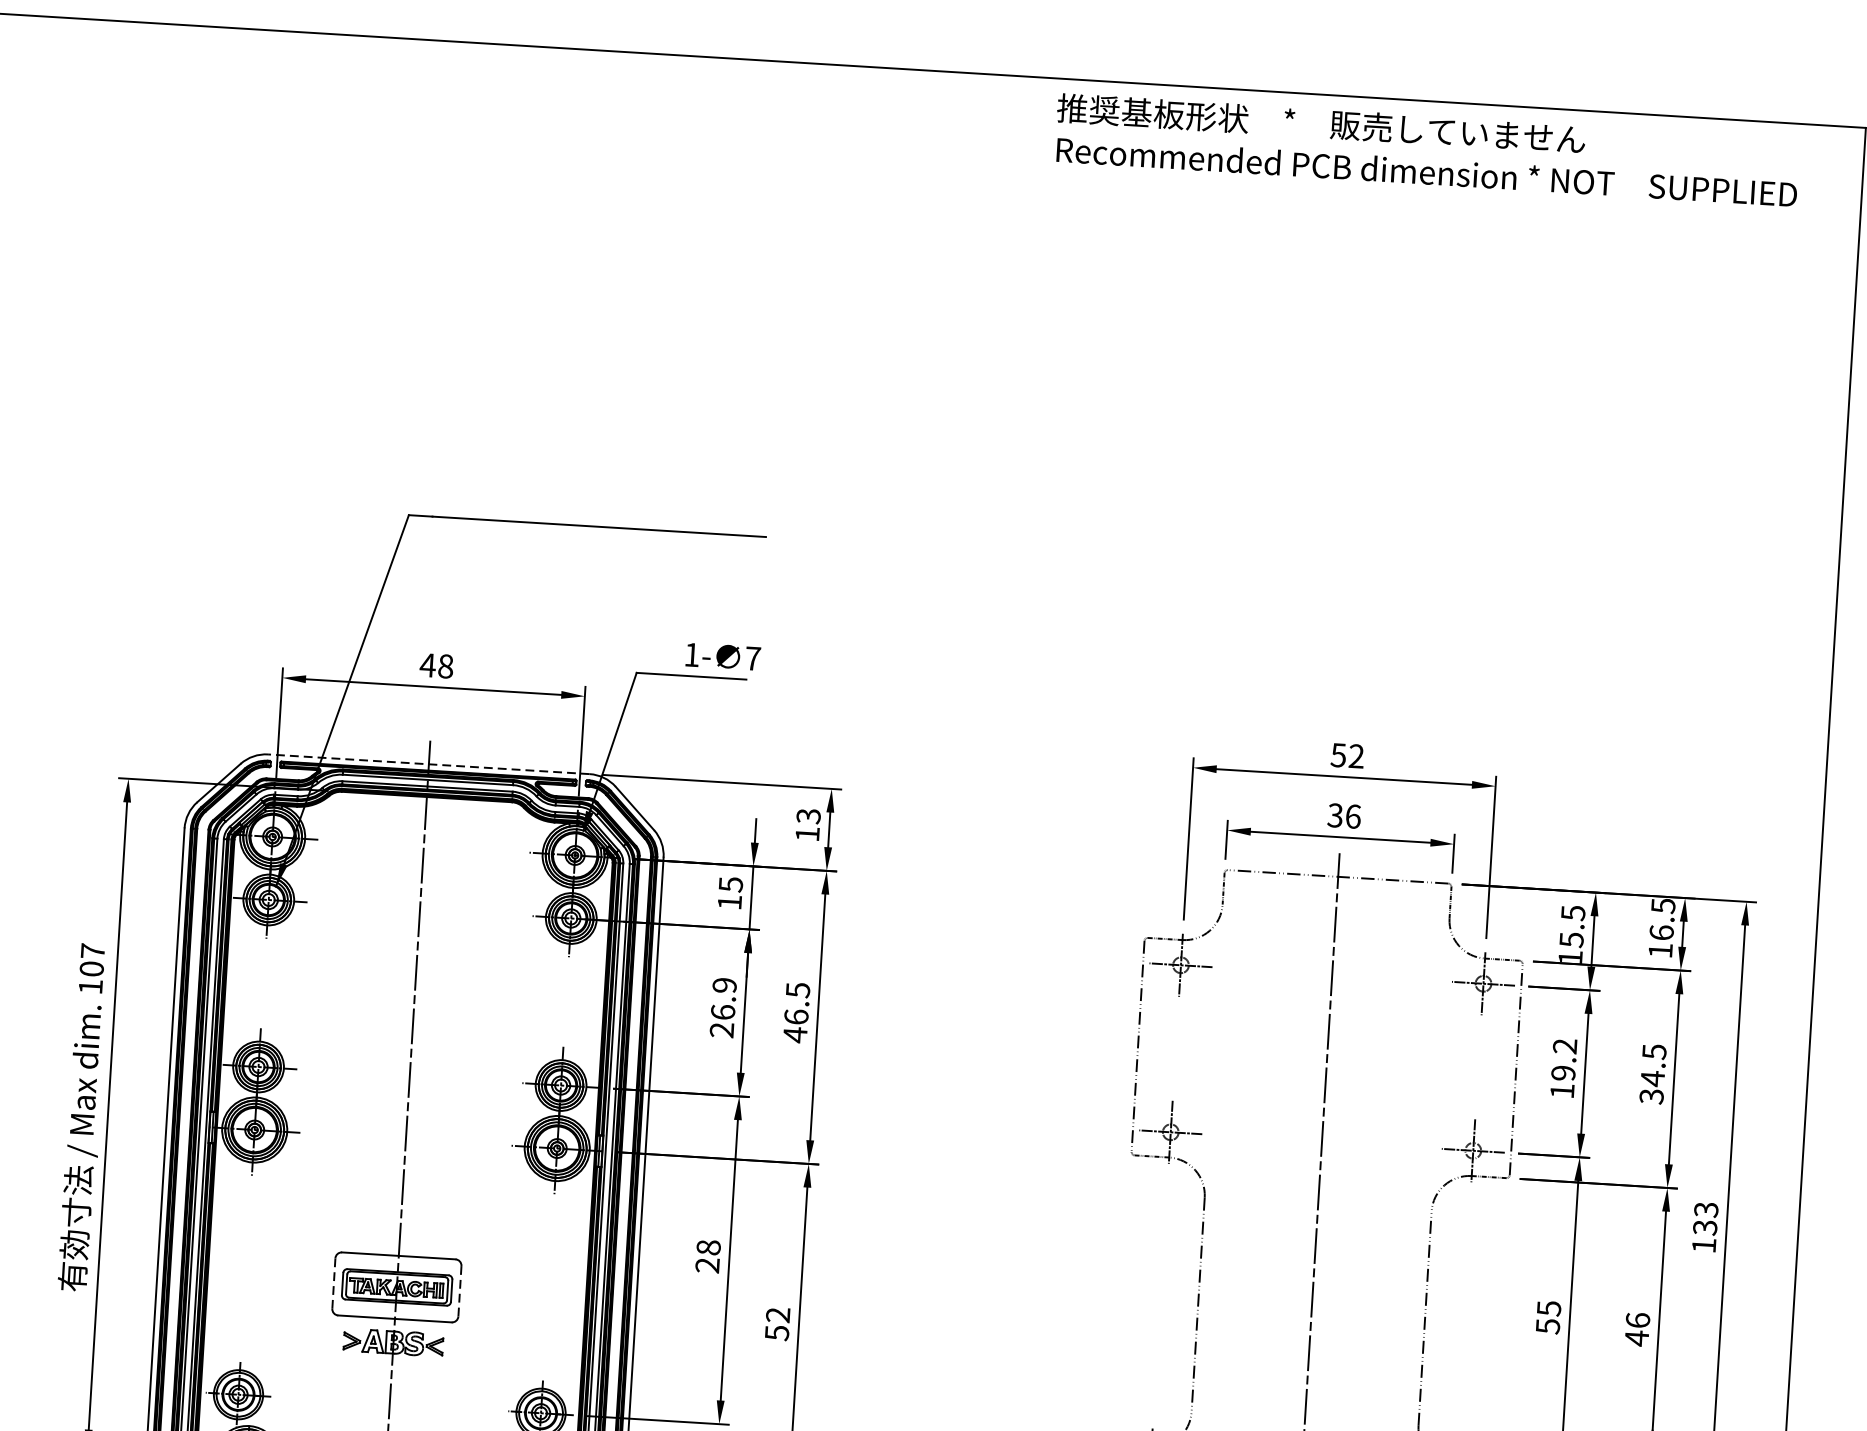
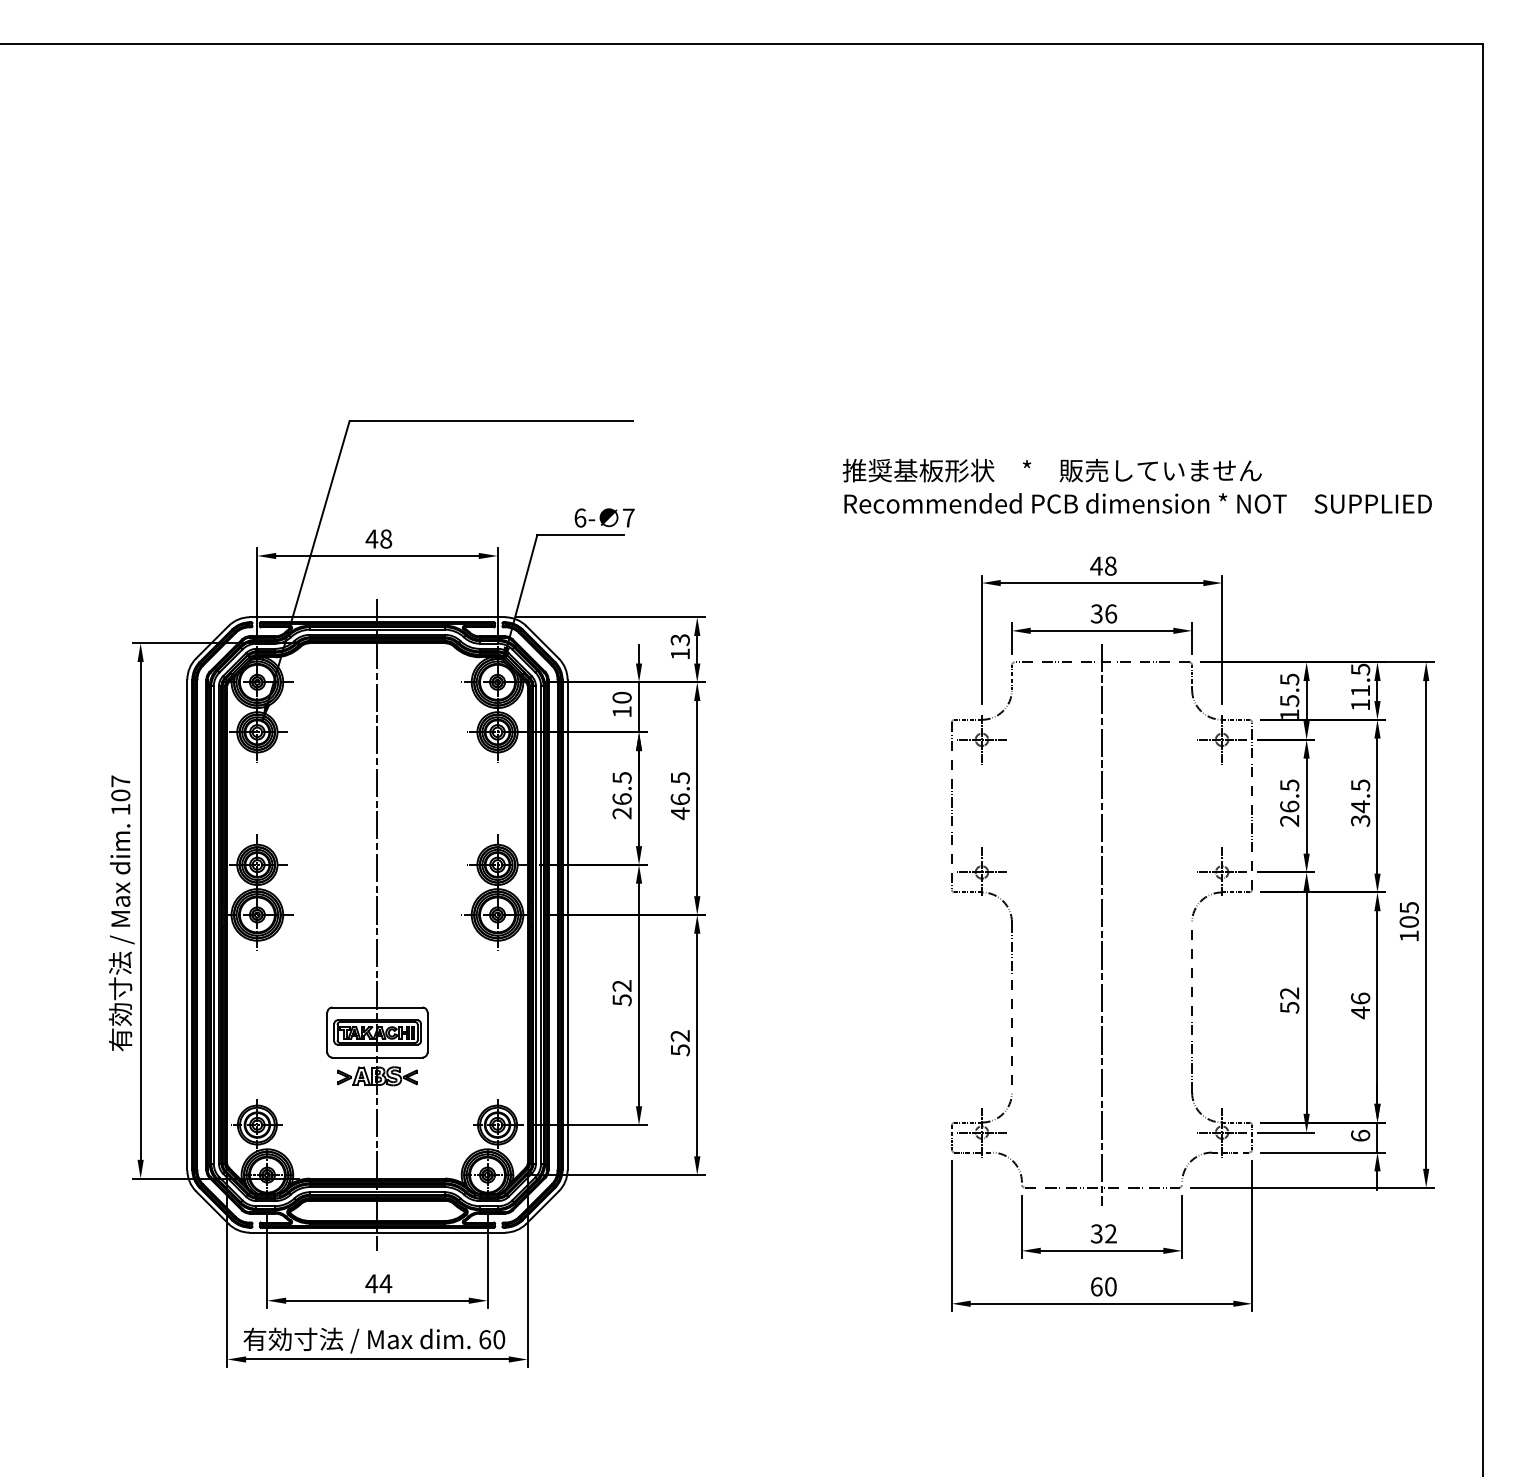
text: (1426, 149) -> (1136, 485), moved
text: (692, 654) -> (580, 517), 1- -> 6-
text: (1347, 755) -> (1103, 565), 52 -> 48
line: (428, 764) -> (377, 617), dashed -> solid
text: (730, 884) -> (621, 697), 15 -> 10
text: (1661, 932) -> (1360, 690), 16.5 -> 11.5
text: (723, 984) -> (621, 777), 26.9 -> 26.5
text: (1563, 1067) -> (1289, 802), 19.2 -> 26.5
text: (1704, 1219) -> (1408, 915), 133 -> 105
text: (707, 1257) -> (621, 993), 28 -> 52
line: (333, 1283) -> (327, 1032), dashed -> solid
line: (459, 1292) -> (427, 1033), dashed -> solid
text: (1548, 1308) -> (1289, 993), 55 -> 52

